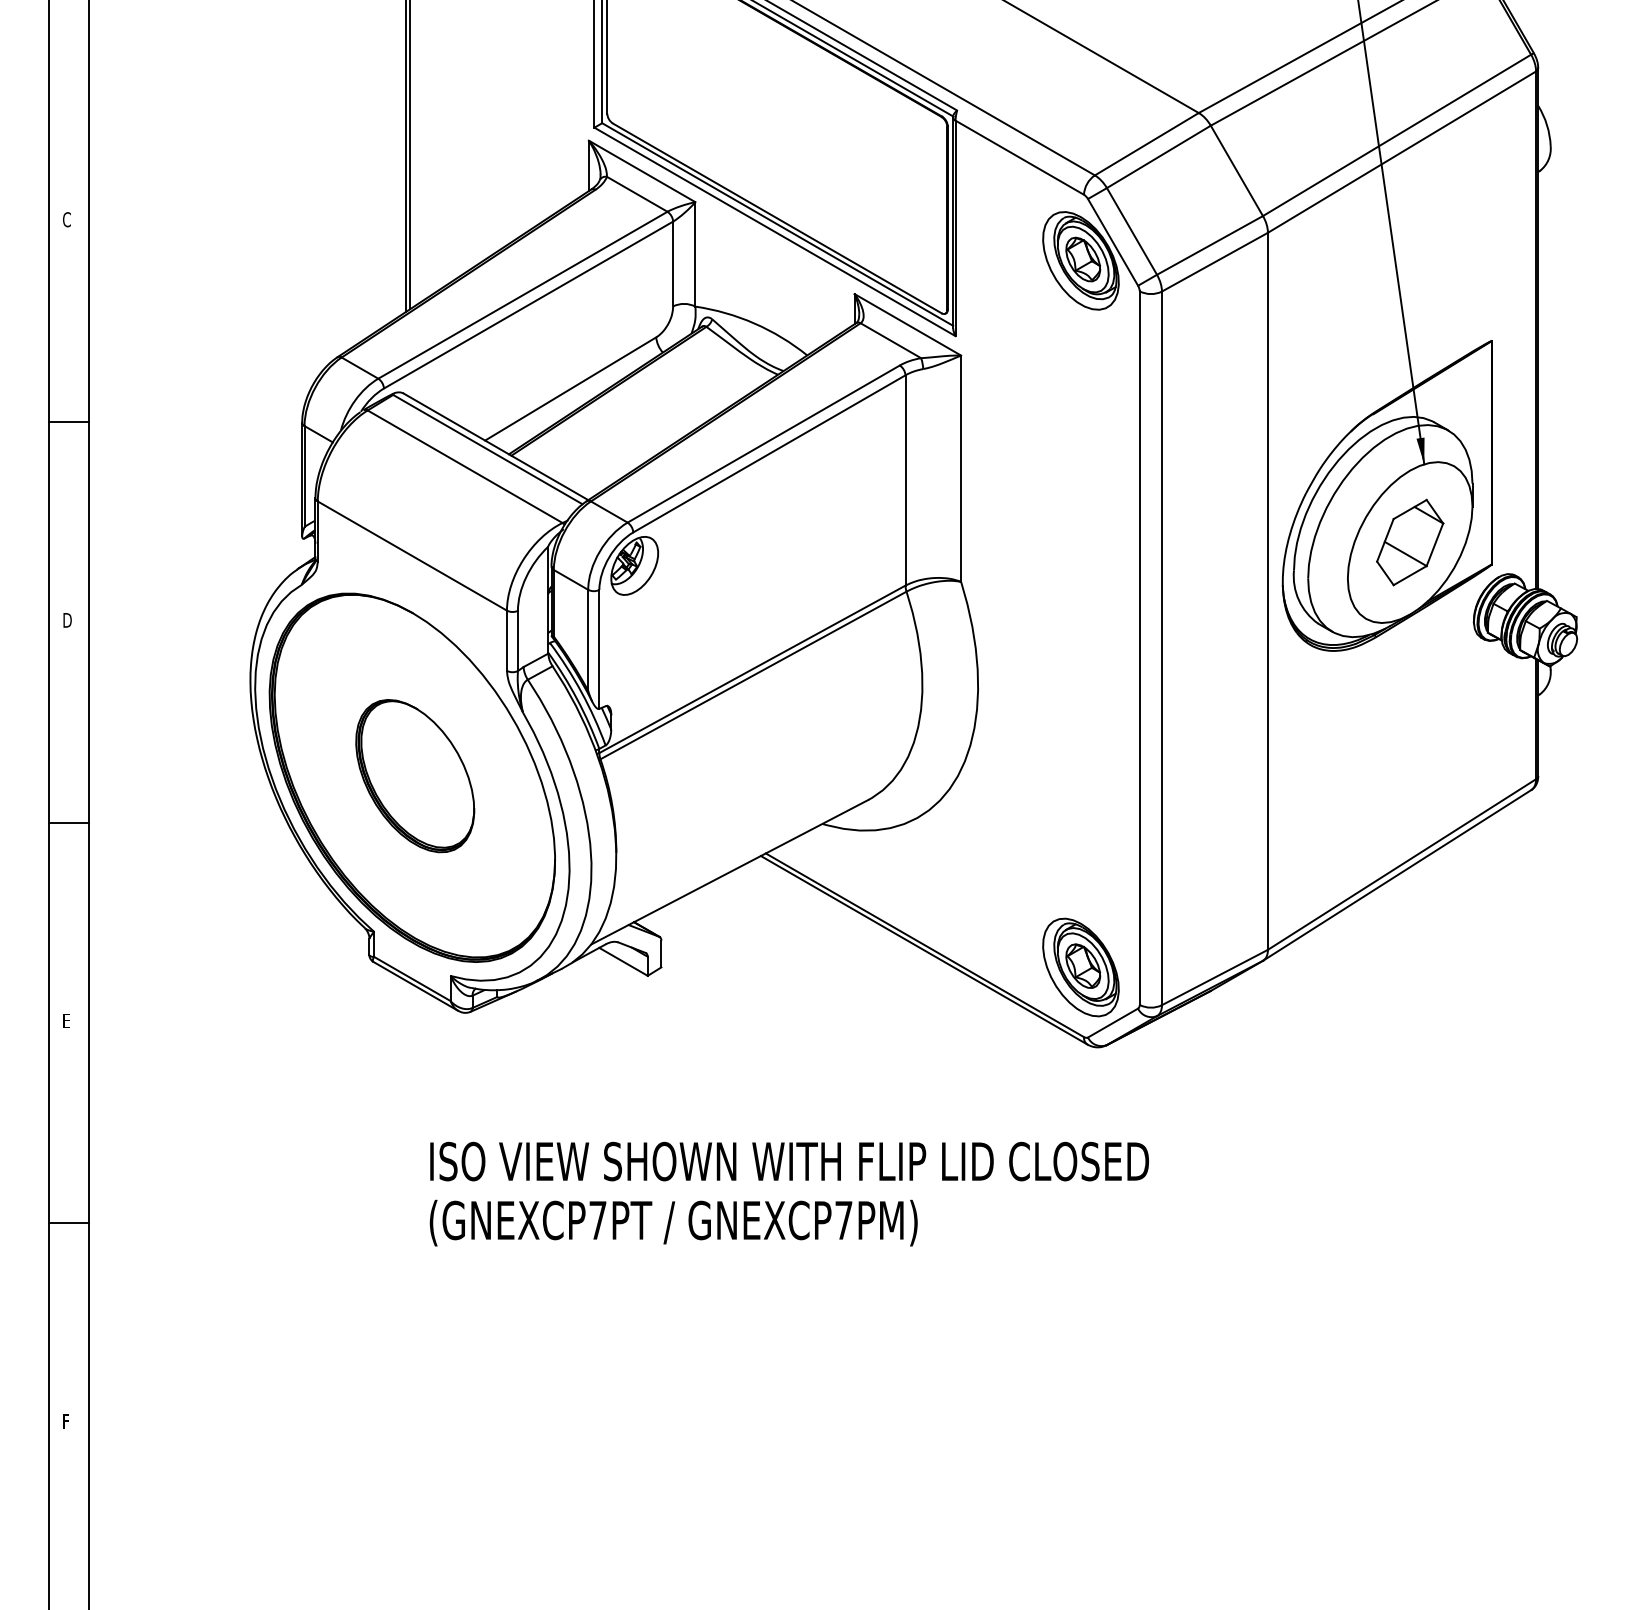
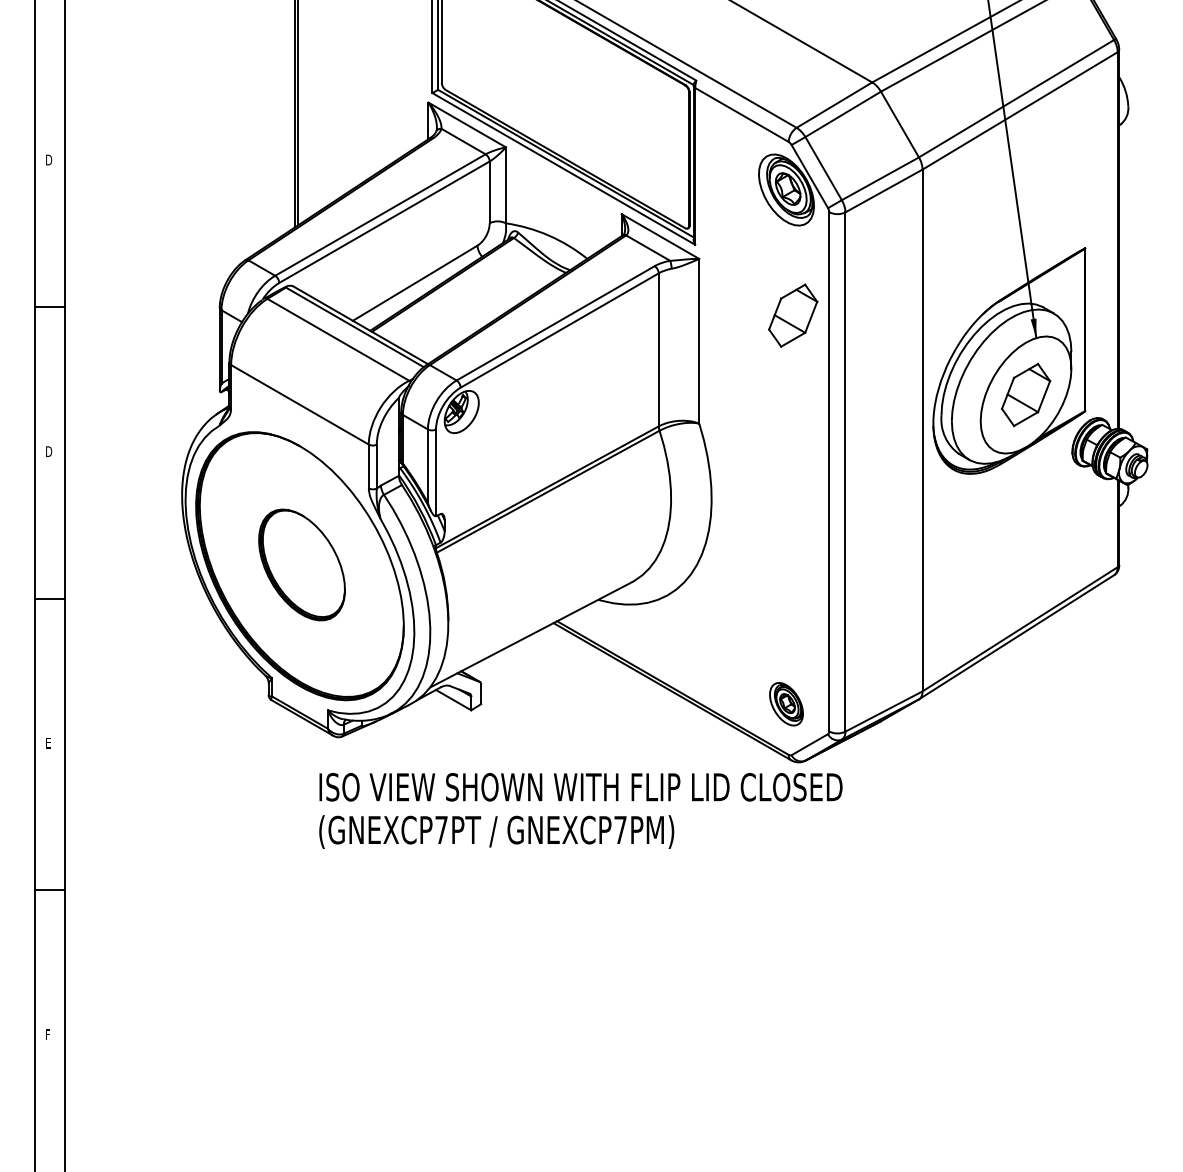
text: (67, 219) -> (48, 159), C -> D
part: (1090, 433) -> (793, 315), added
part: (1080, 967) -> (786, 704), size x0.6
text: (788, 1193) -> (580, 810), moved

